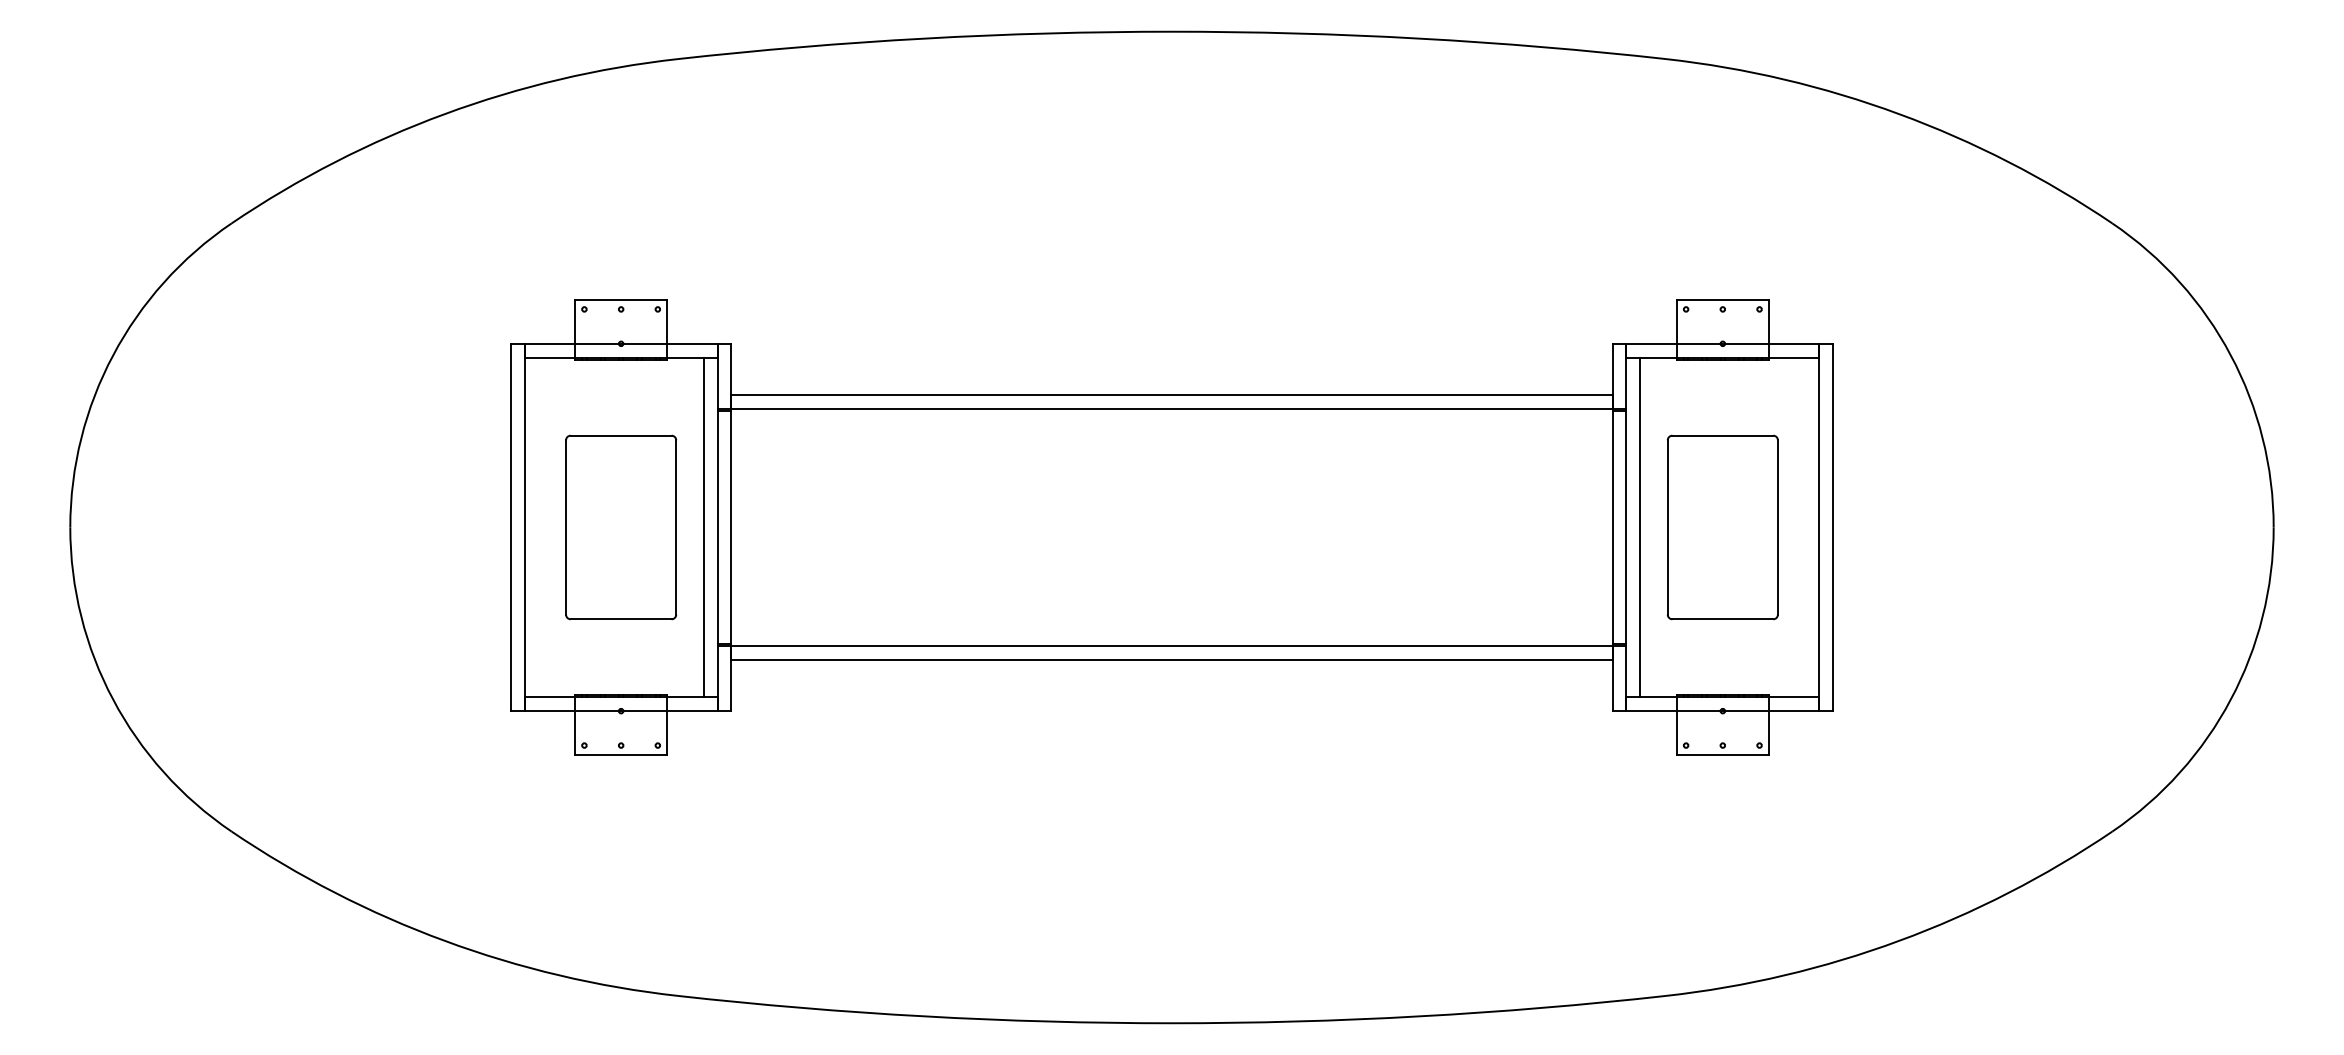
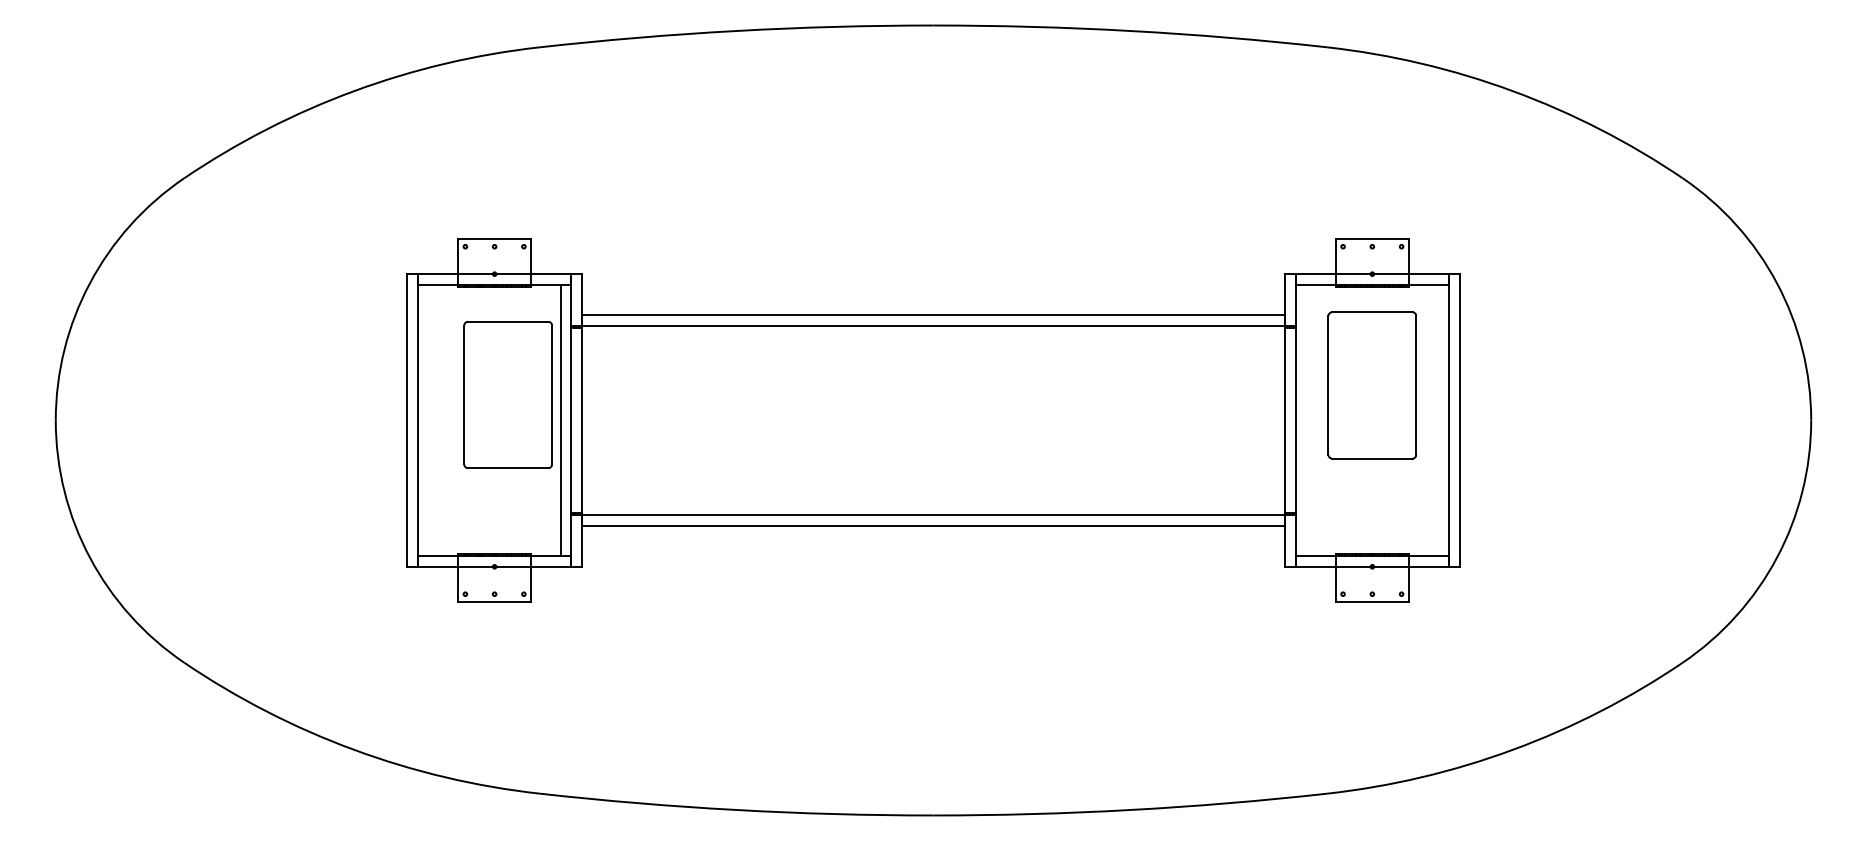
part: (621, 527) -> (508, 395), moved
line: (1640, 527) -> (1306, 420), removed
part: (1722, 527) -> (1372, 385), moved

